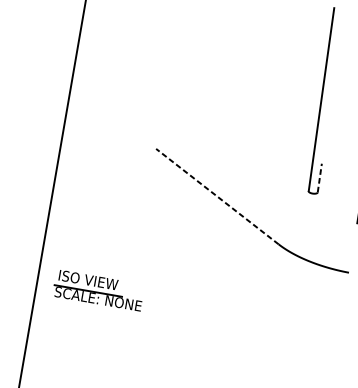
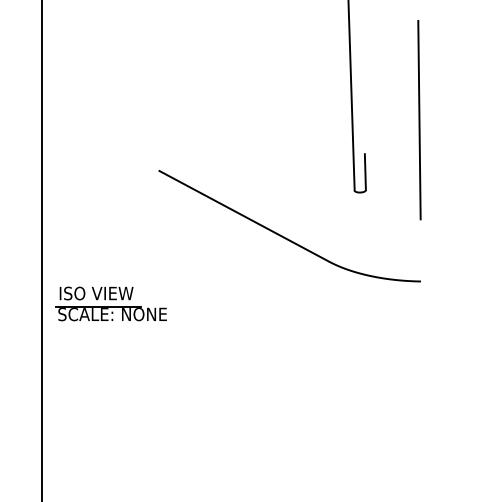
line: (319, 178) -> (365, 172), dashed -> solid
line: (216, 196) -> (243, 216), dashed -> solid
part: (98, 290) -> (110, 303), moved

